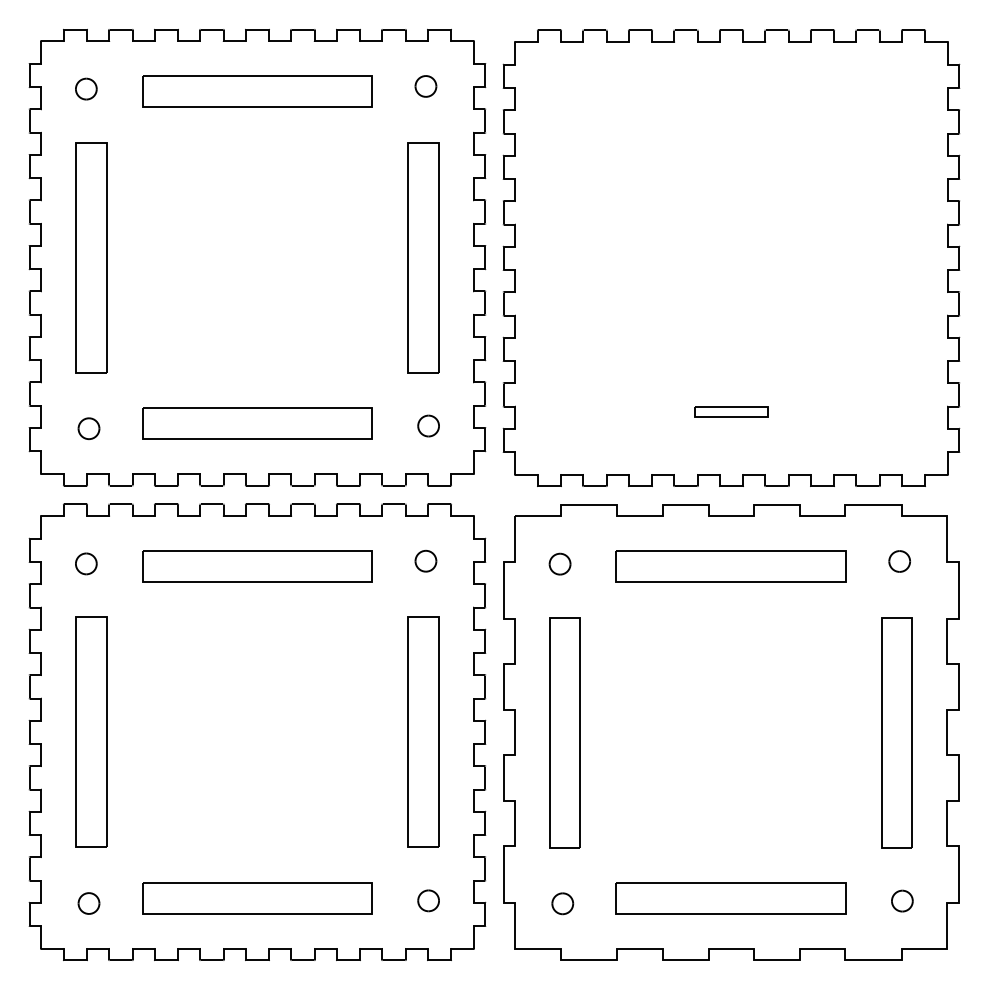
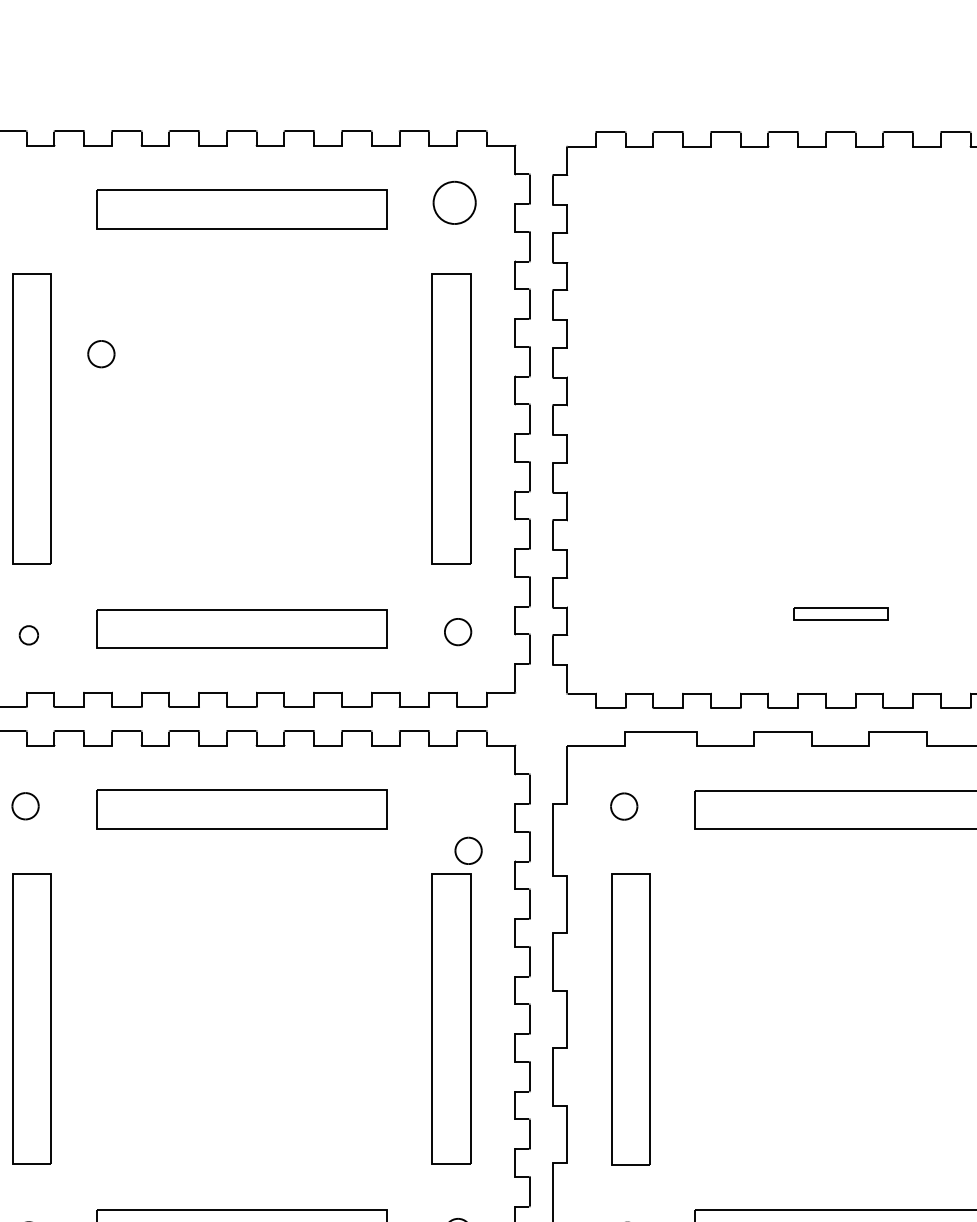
part: (425, 86) -> (454, 202), size x1.6
part: (86, 88) -> (101, 353), moved
part: (88, 428) -> (28, 635), size x0.7
part: (425, 560) -> (468, 849), moved

